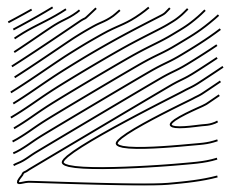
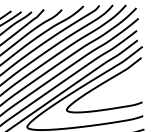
curve: (194, 110) -> (123, 81), removed

